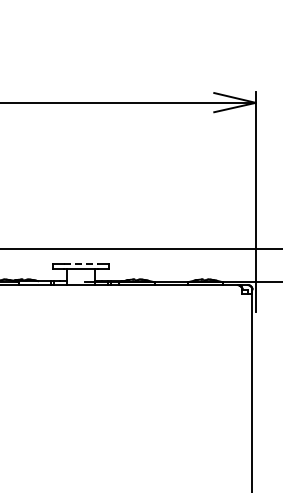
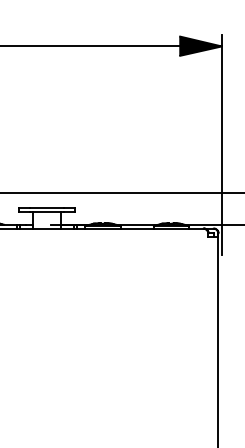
fill: (234, 102) -> (200, 46), added
line: (81, 264) -> (47, 208), dashed -> solid

